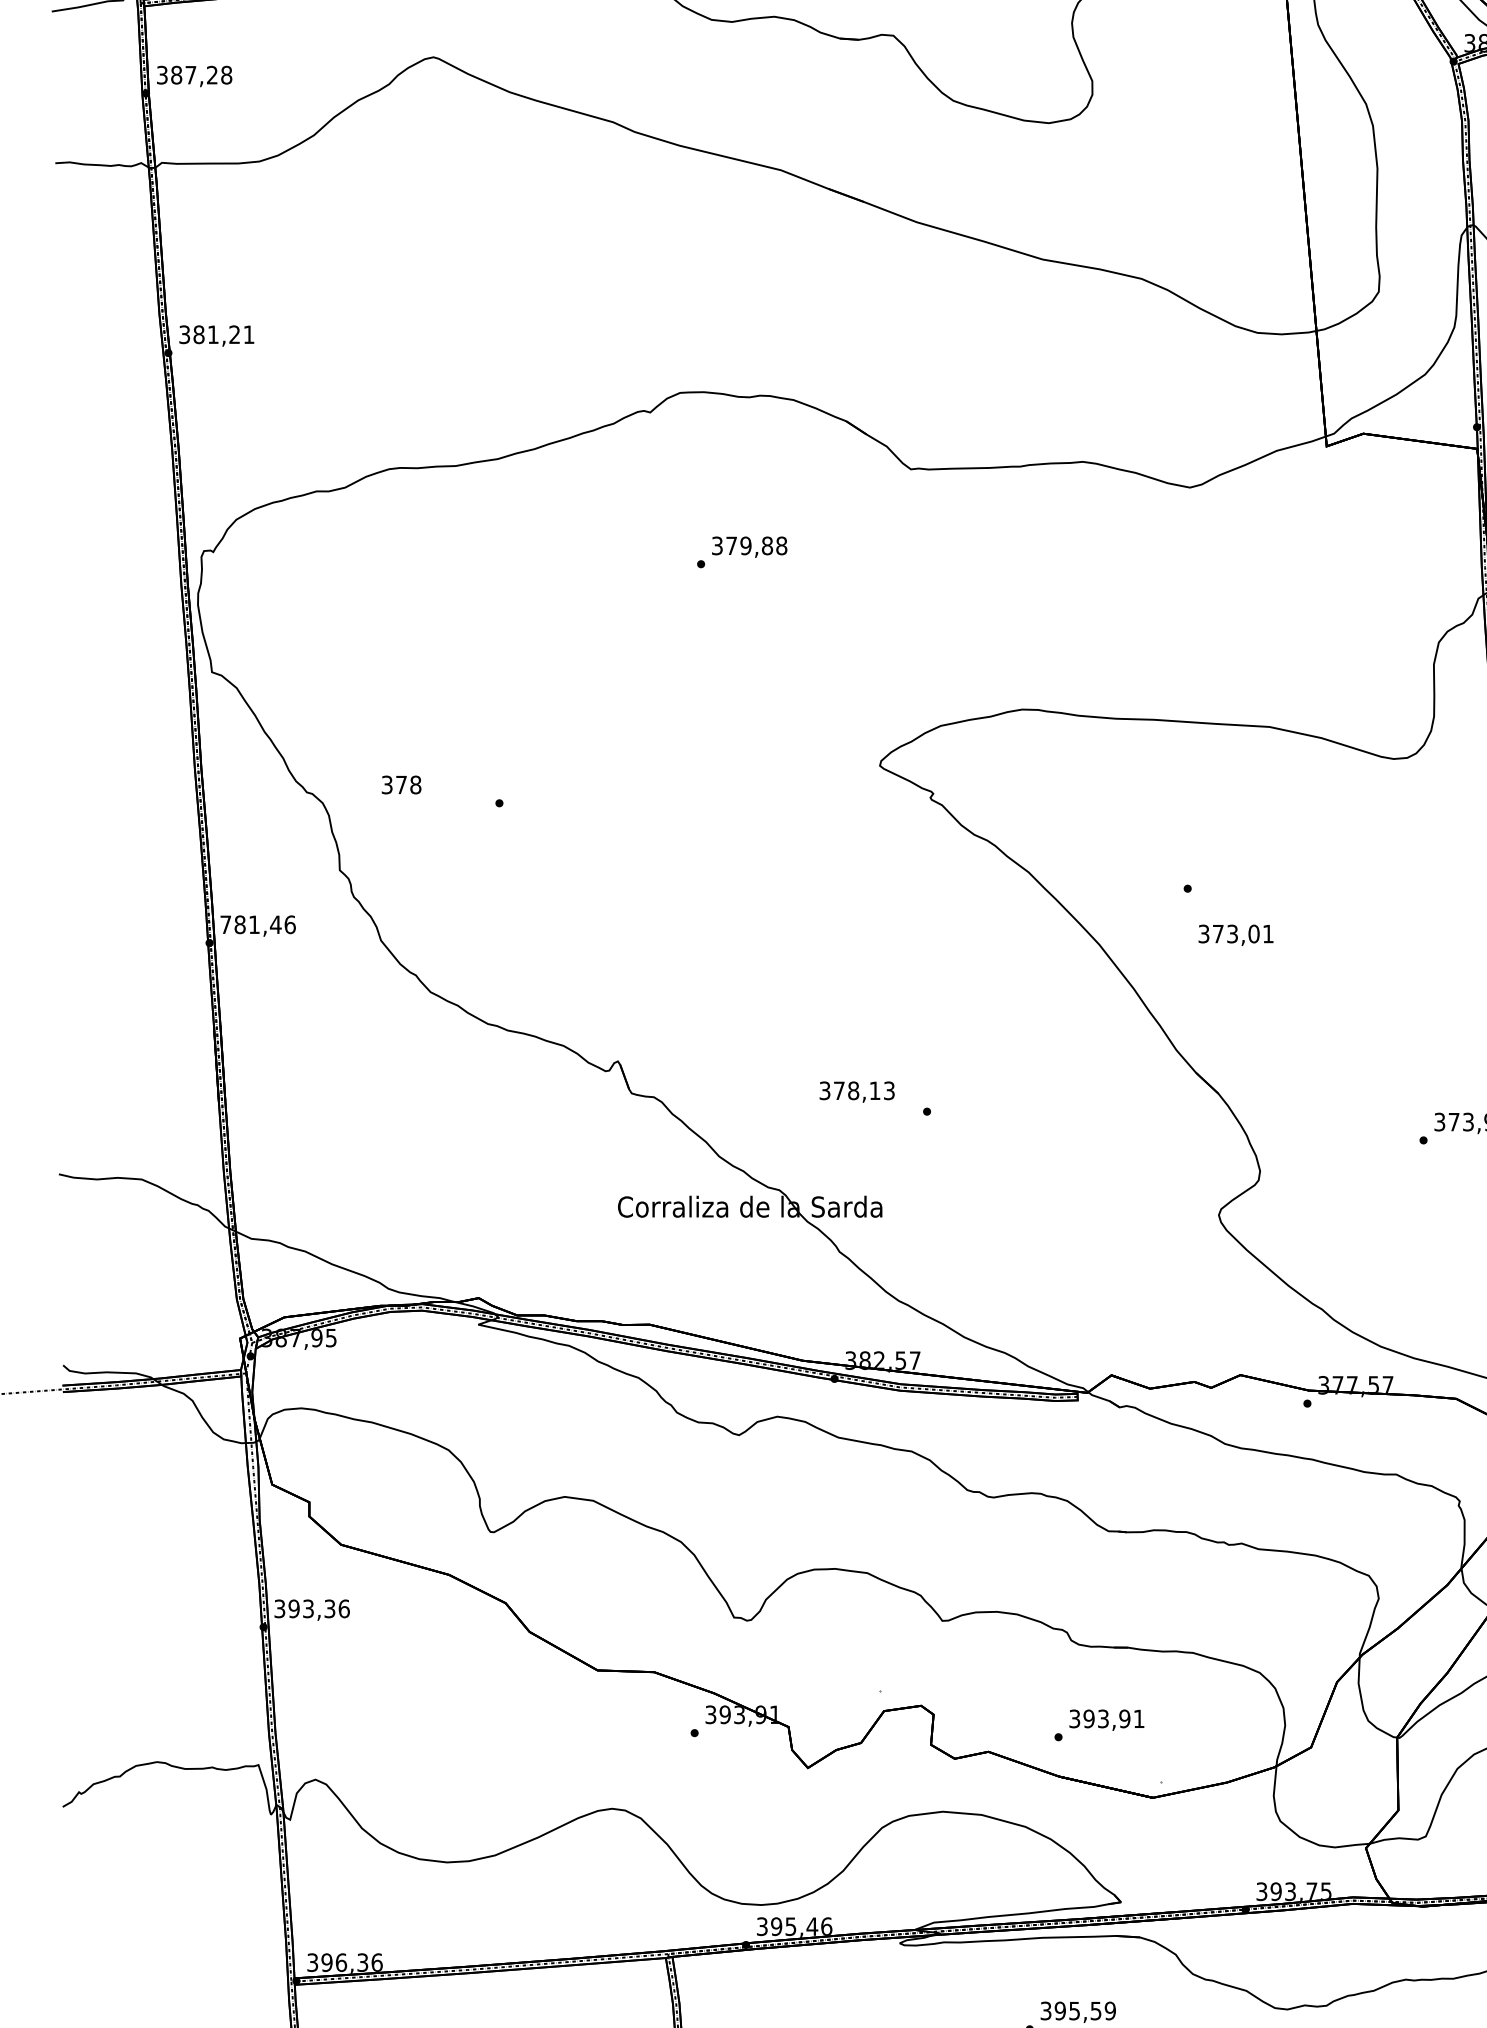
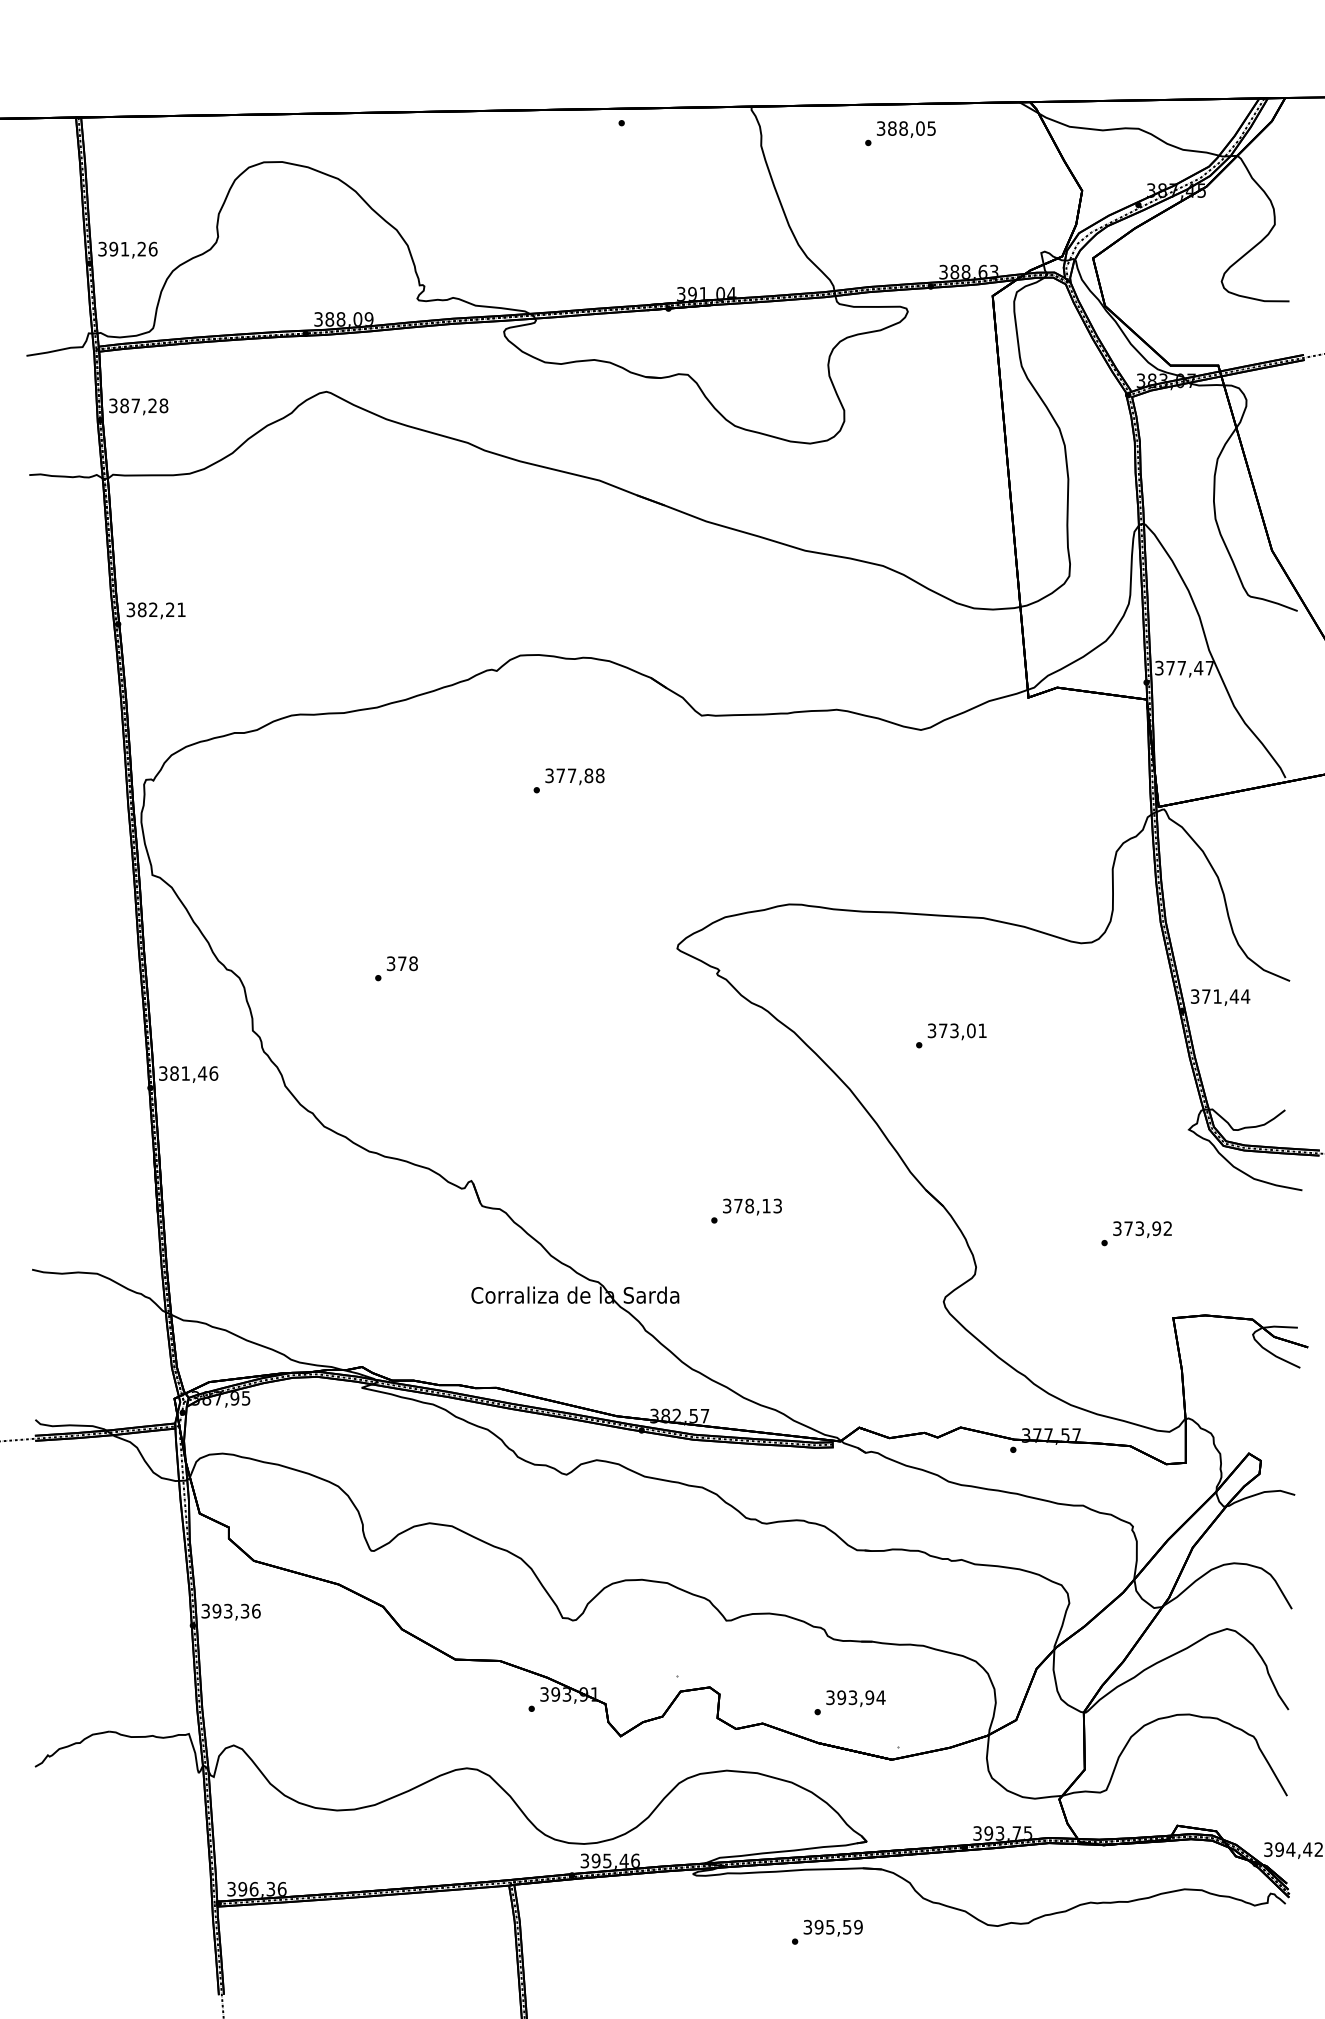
text: (213, 334) -> (153, 609), 381,21 -> 382,21
text: (745, 545) -> (571, 775), 379,88 -> 377,88
text: (400, 784) -> (401, 963), moved
text: (226, 924) -> (163, 1073), 781,46 -> 381,46
text: (1235, 934) -> (956, 1031), moved
text: (857, 1091) -> (752, 1206), moved
text: (1138, 1718) -> (880, 1697), 393,91 -> 393,94

